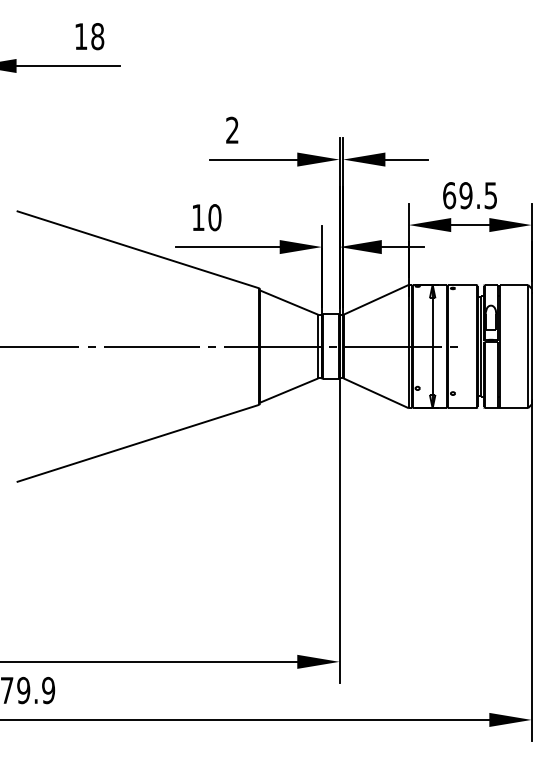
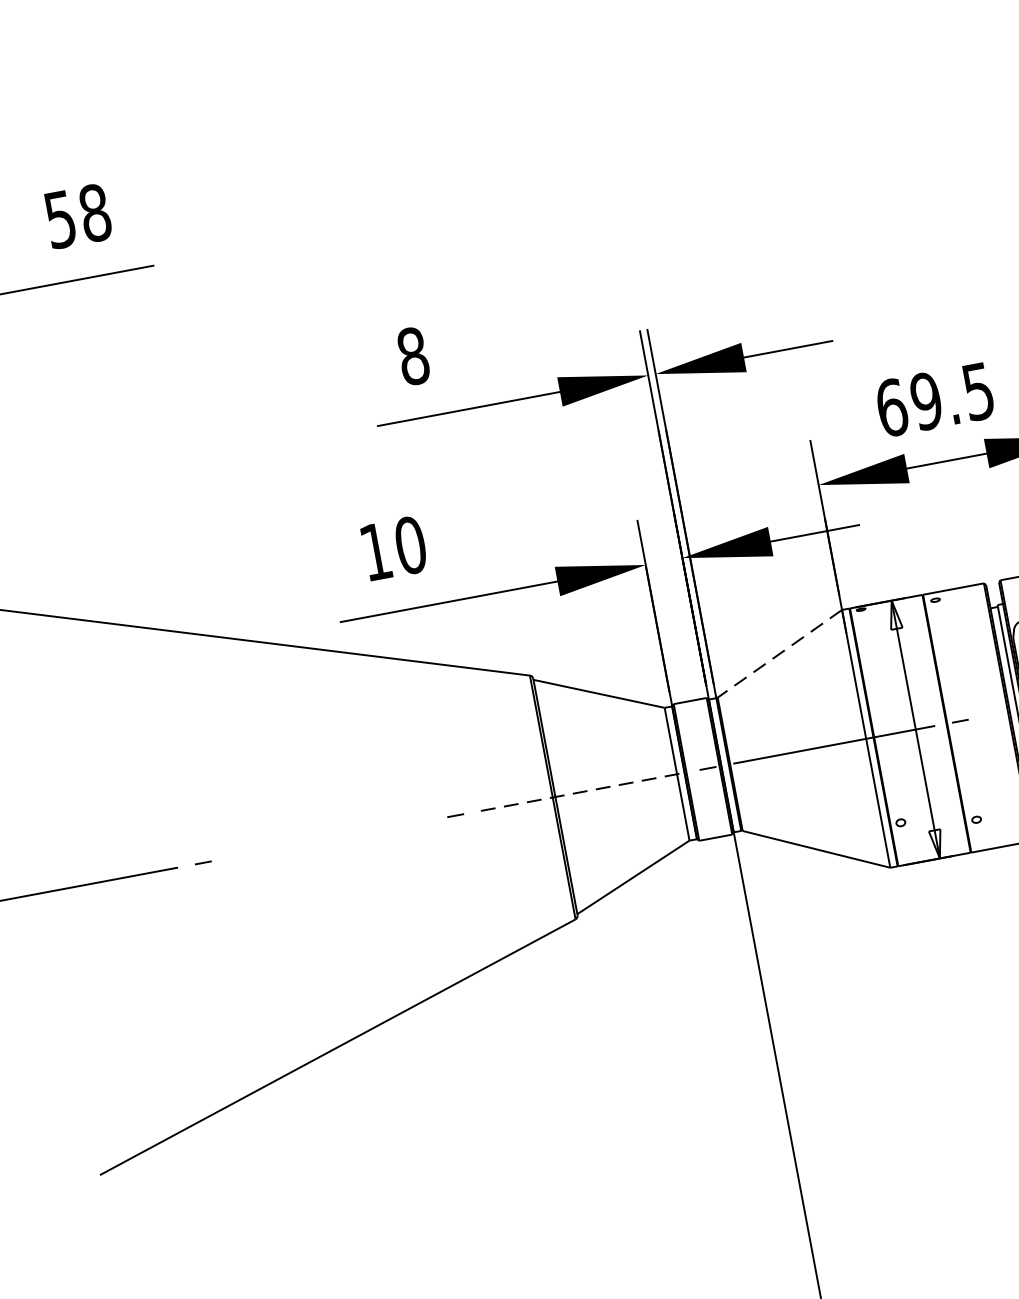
text: (81, 36) -> (61, 219), 18 -> 58
text: (232, 130) -> (413, 356), 2 -> 8
line: (376, 299) -> (780, 653), solid -> dashed
line: (151, 346) -> (328, 839), removed
line: (273, 346) -> (583, 791), solid -> dashed

